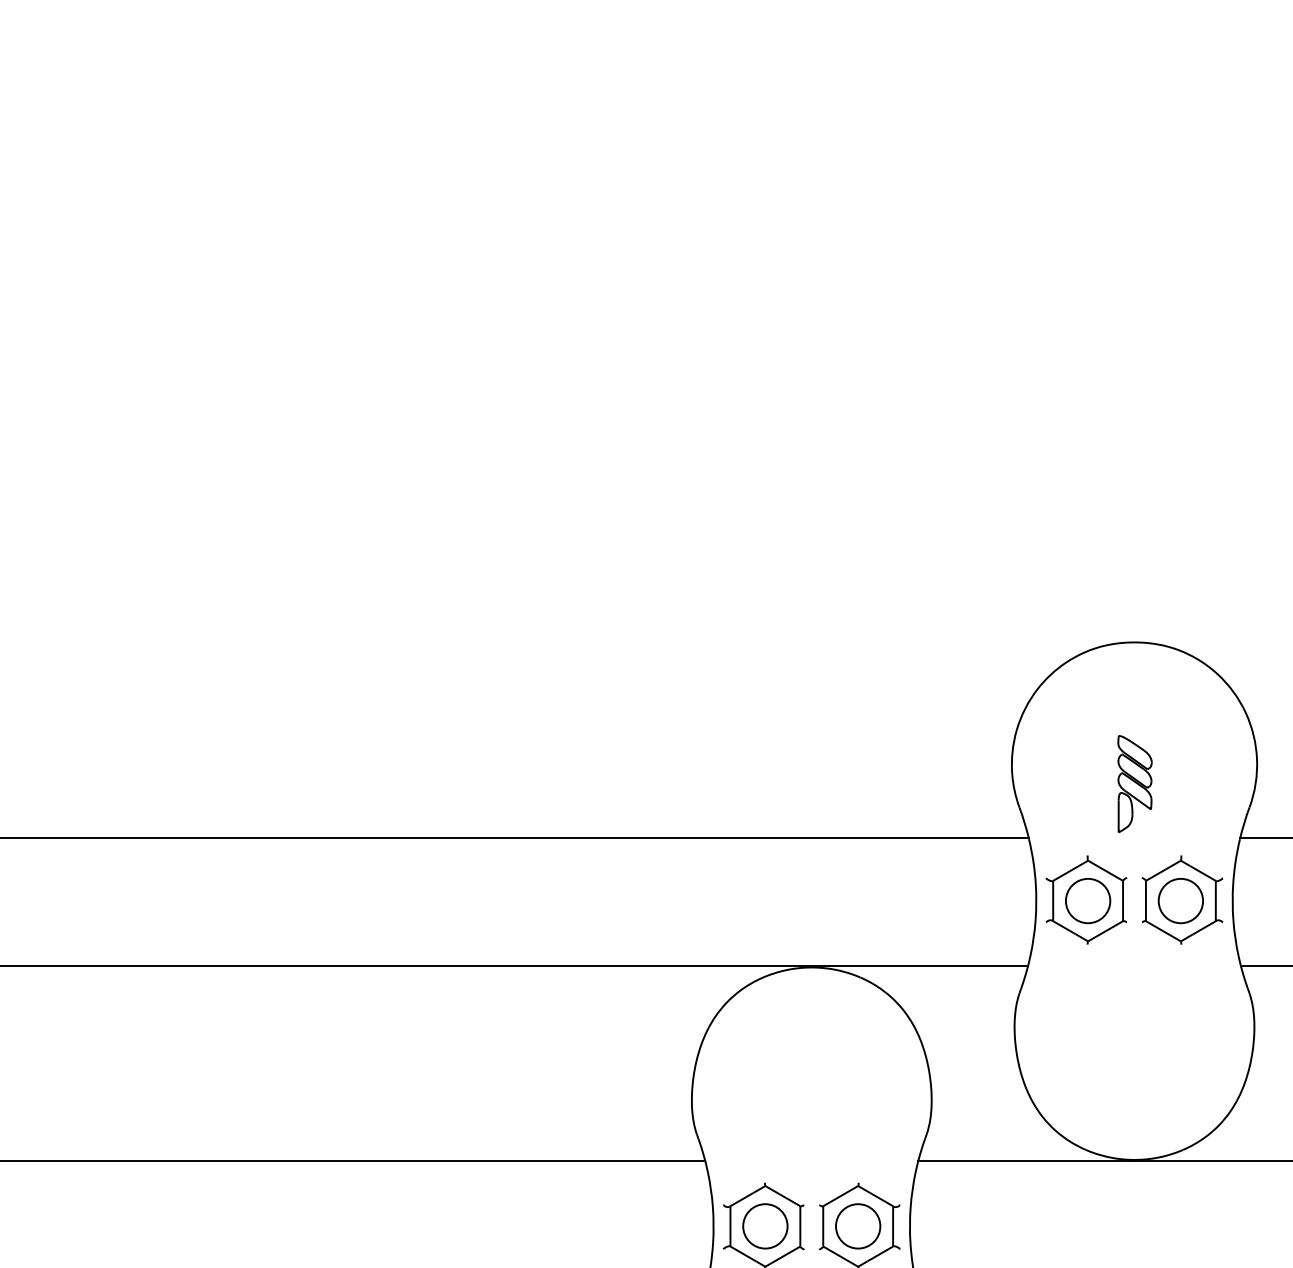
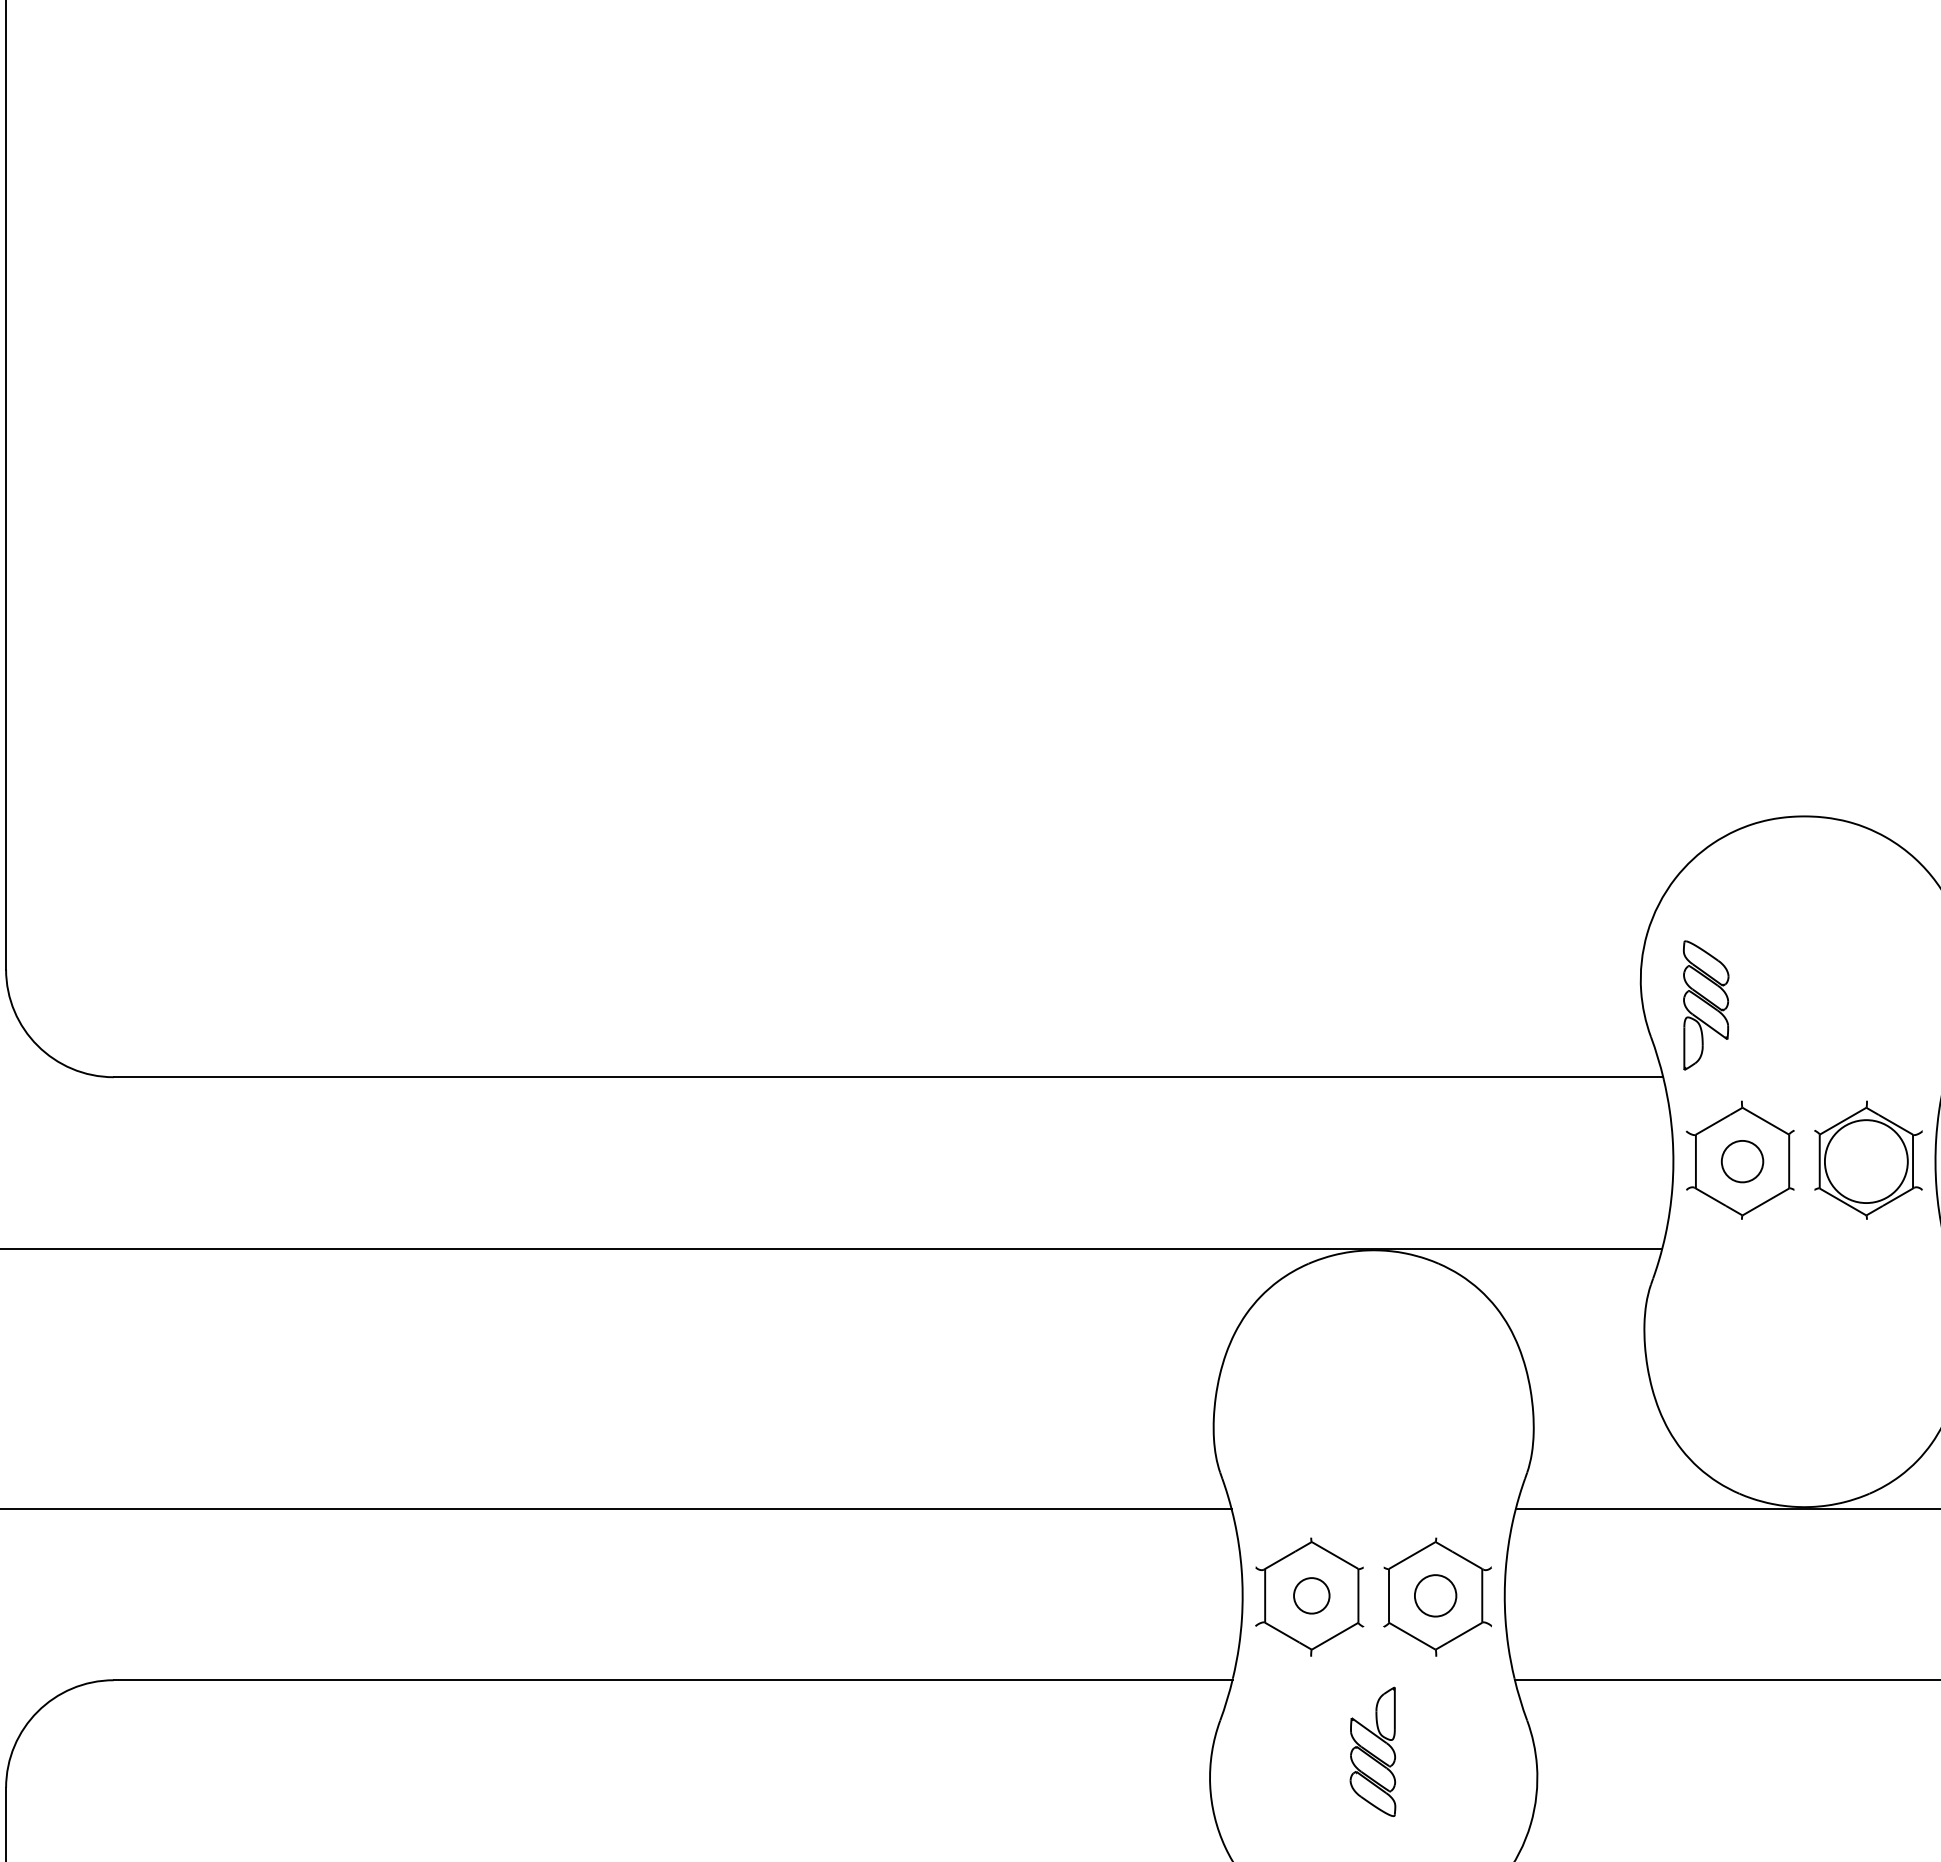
part: (1135, 784) -> (1706, 1005), moved
circle: (1088, 900) -> (1742, 1161), size x0.7
circle: (1180, 900) -> (1865, 1161), size x1.4
circle: (765, 1226) -> (1311, 1595), size x0.6
circle: (858, 1226) -> (1435, 1595), size x0.7

